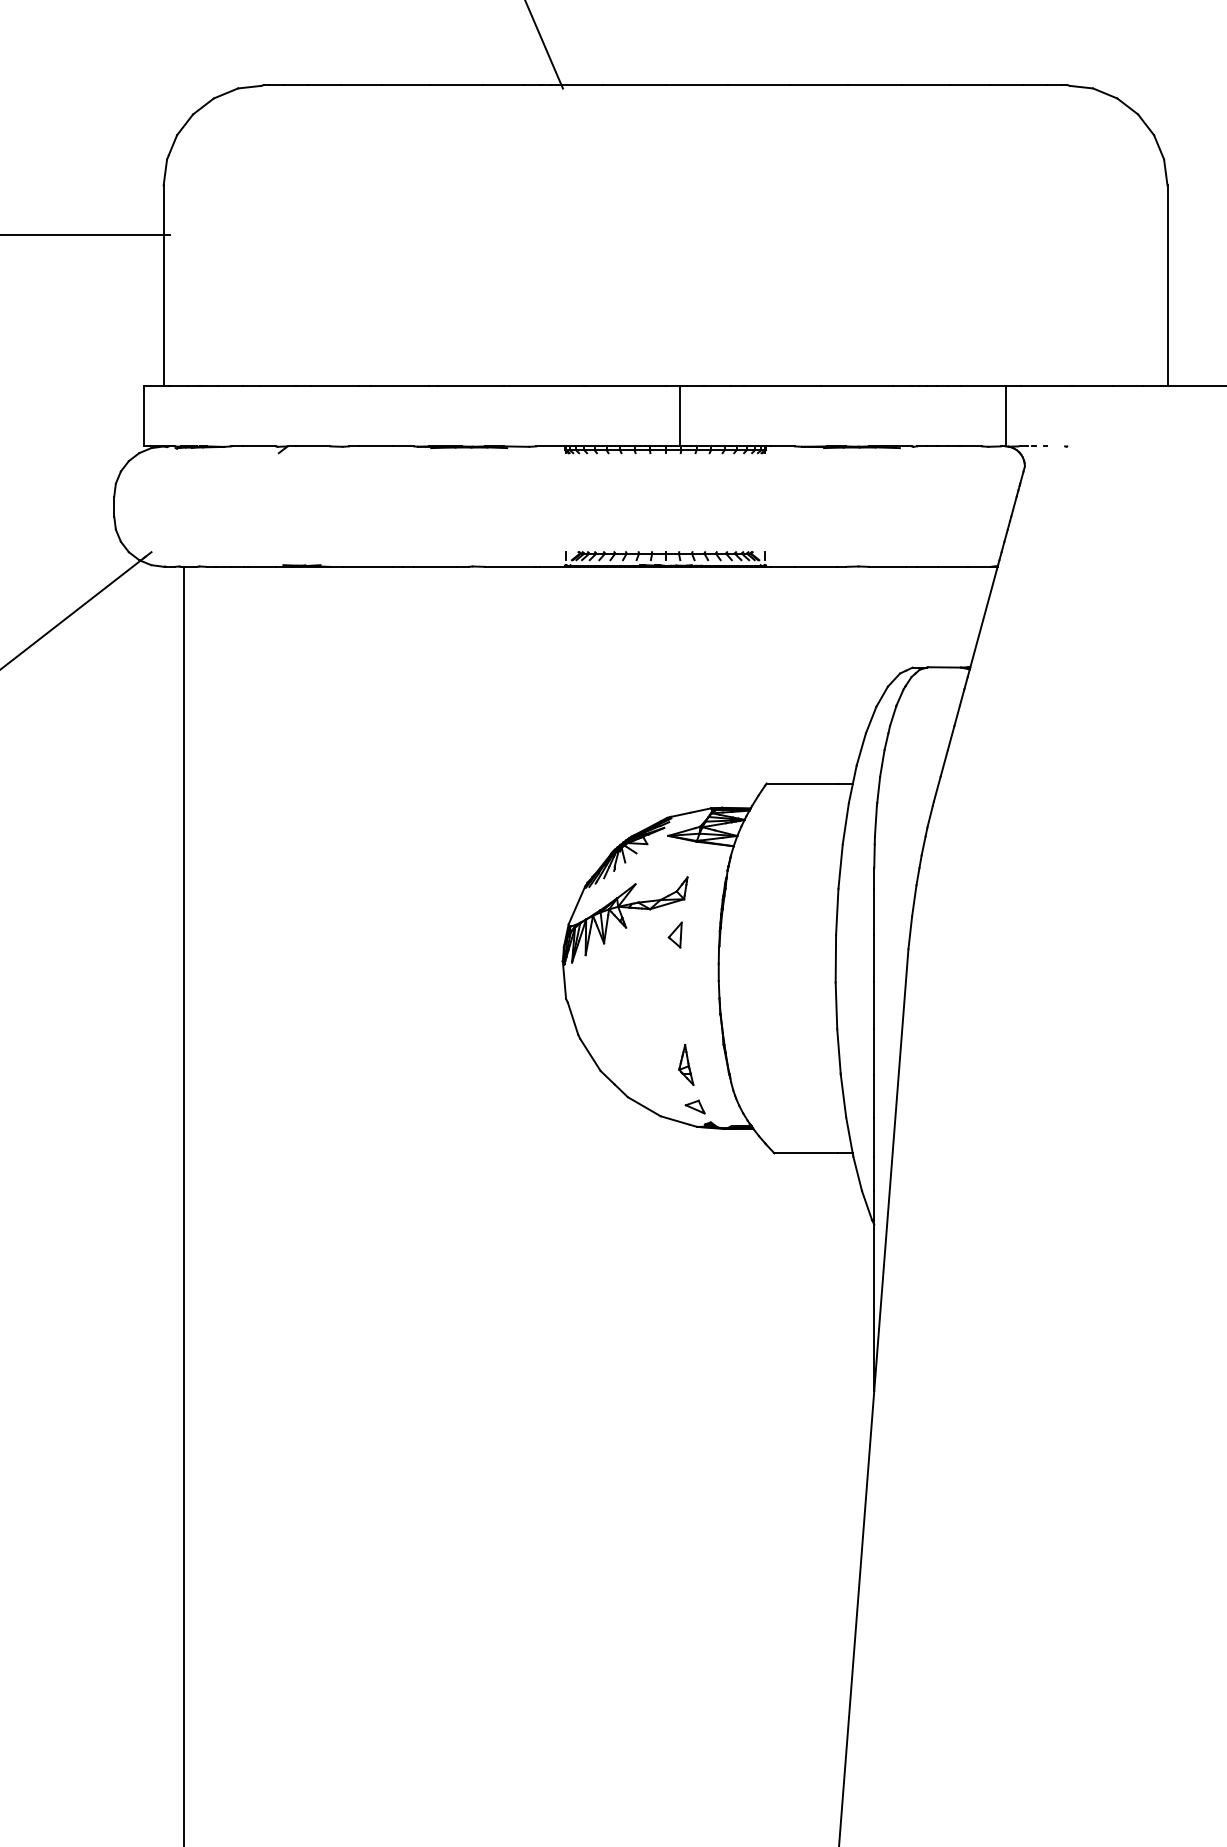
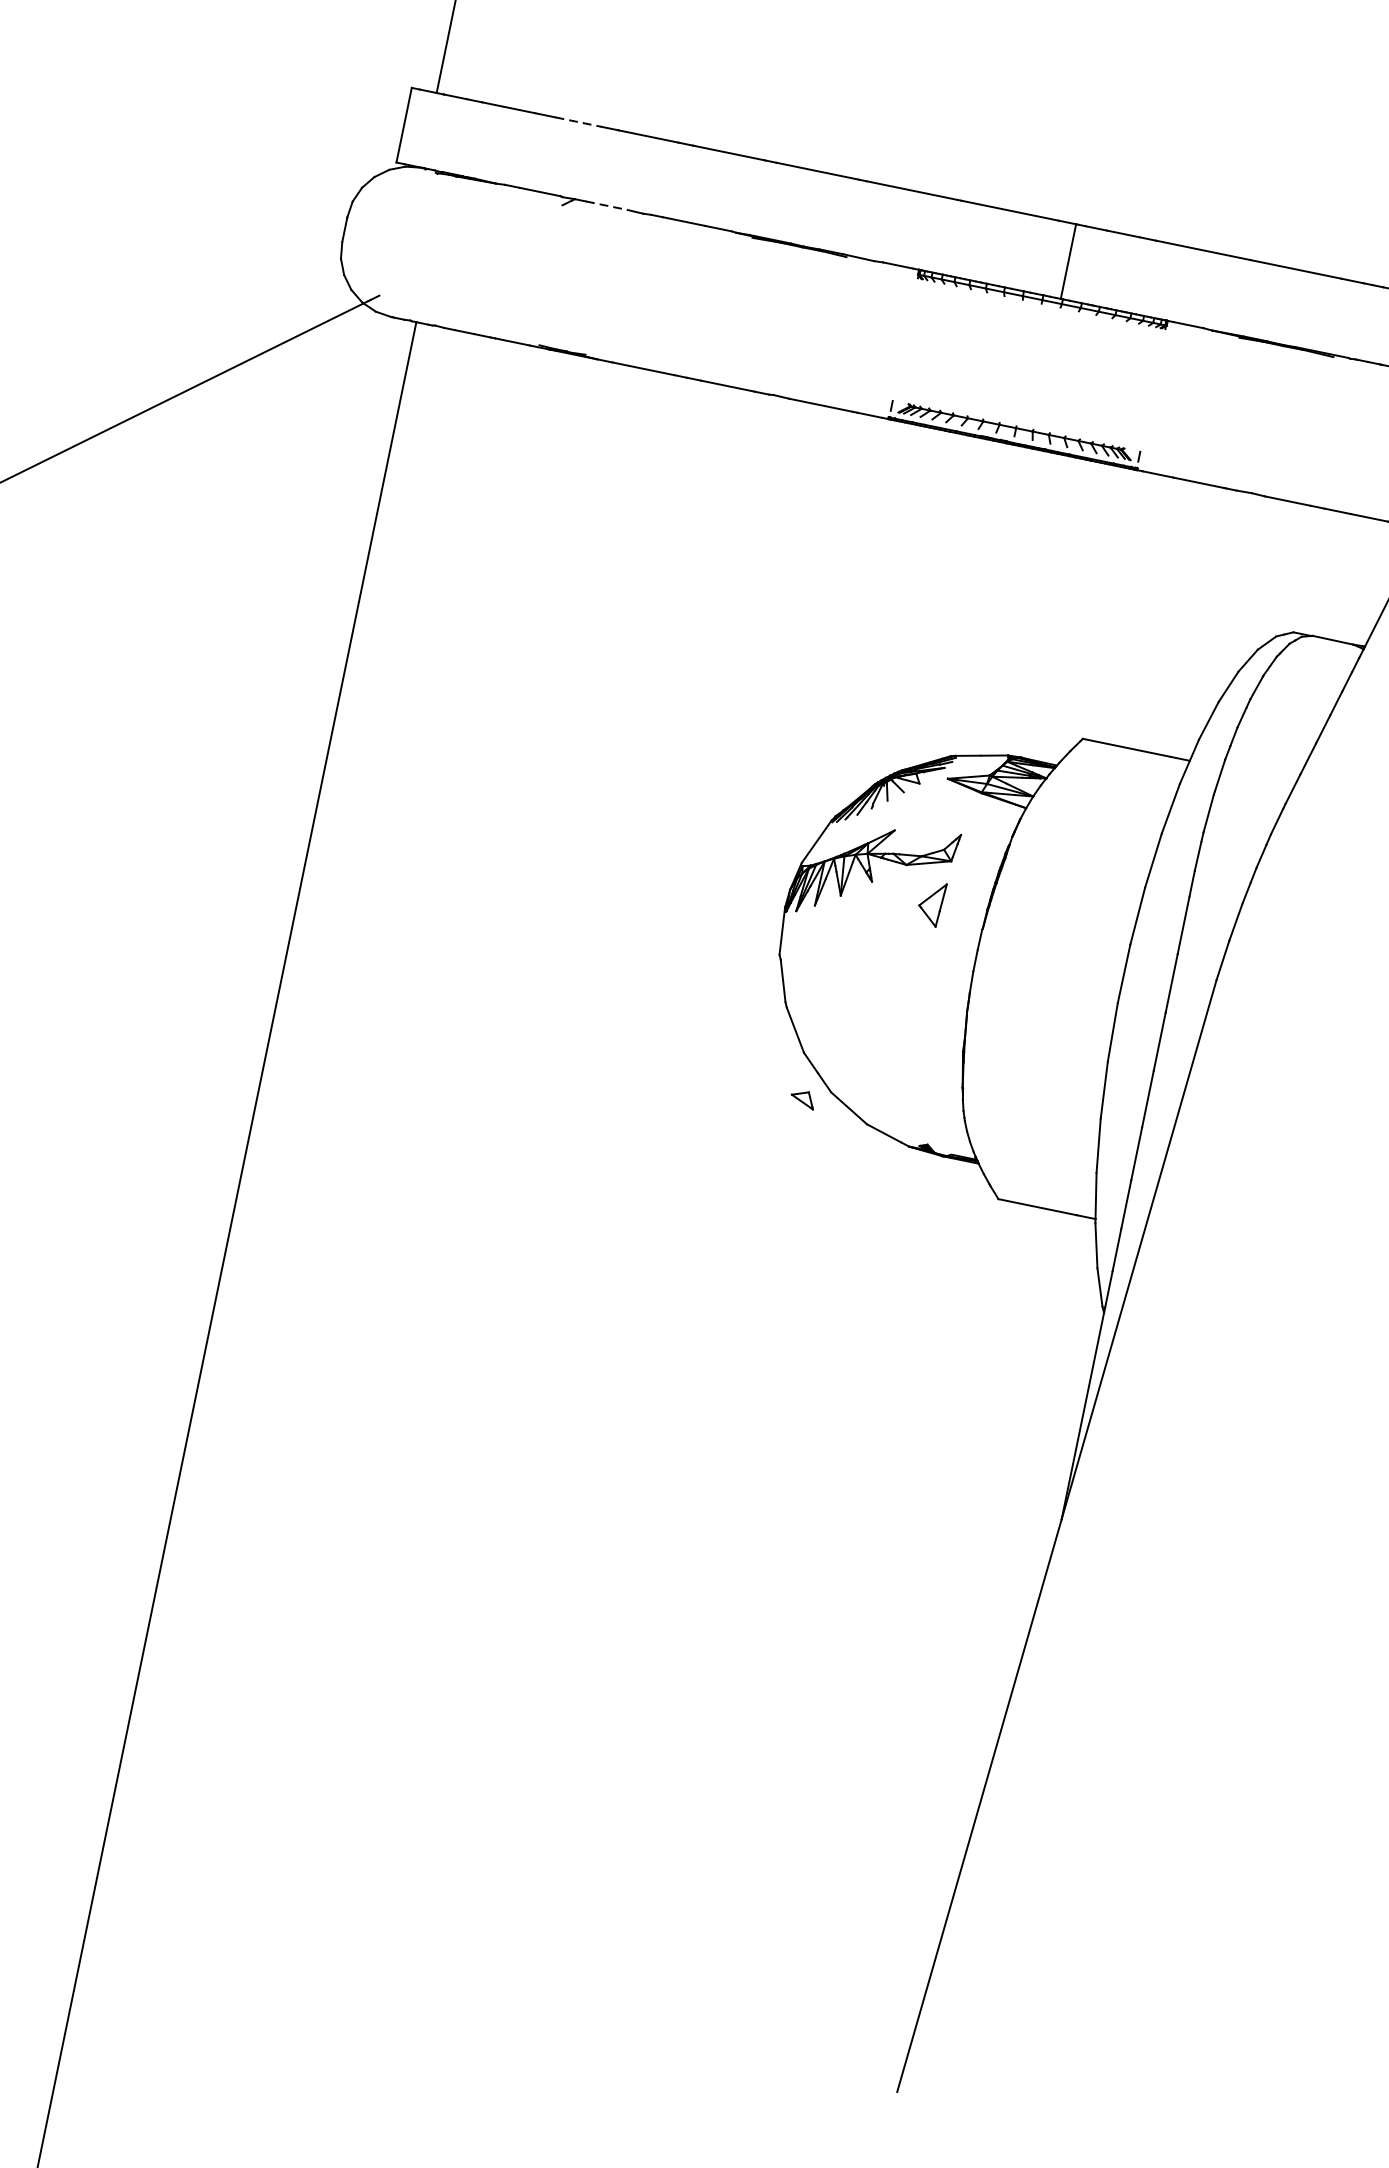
line: (278, 386) -> (578, 122), solid -> dashed
line: (313, 446) -> (607, 205), solid -> dashed
part: (674, 934) -> (930, 902), size x1.4
part: (686, 1064) -> (912, 1066), removed
part: (694, 1106) -> (802, 1098), moved

